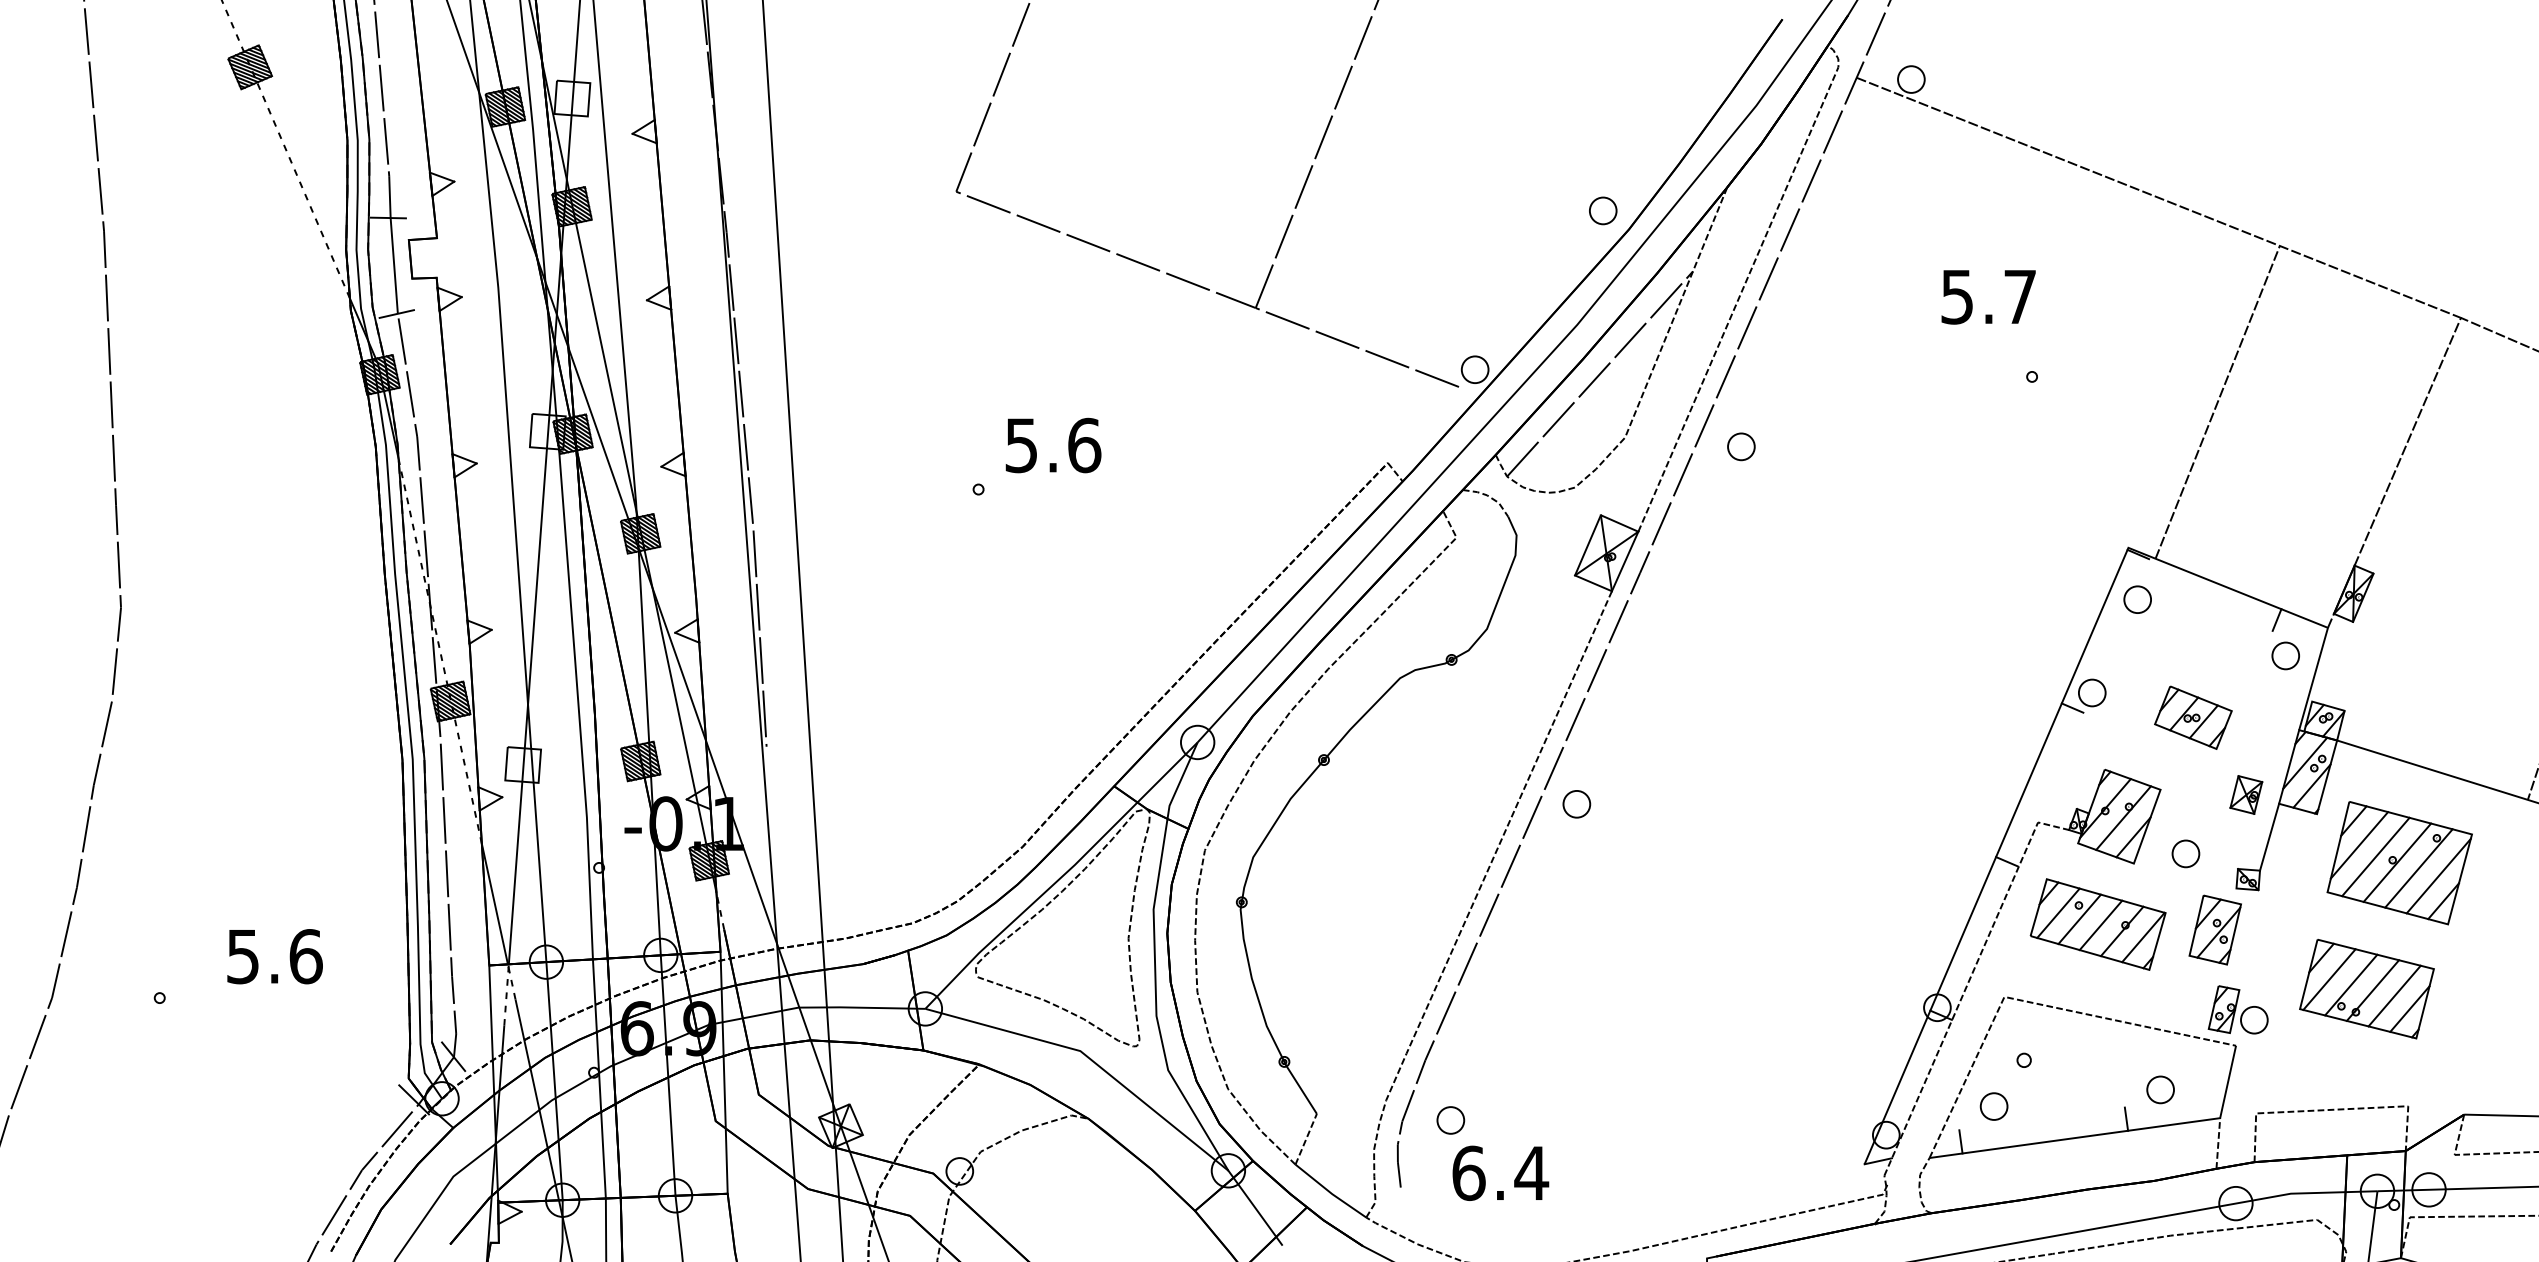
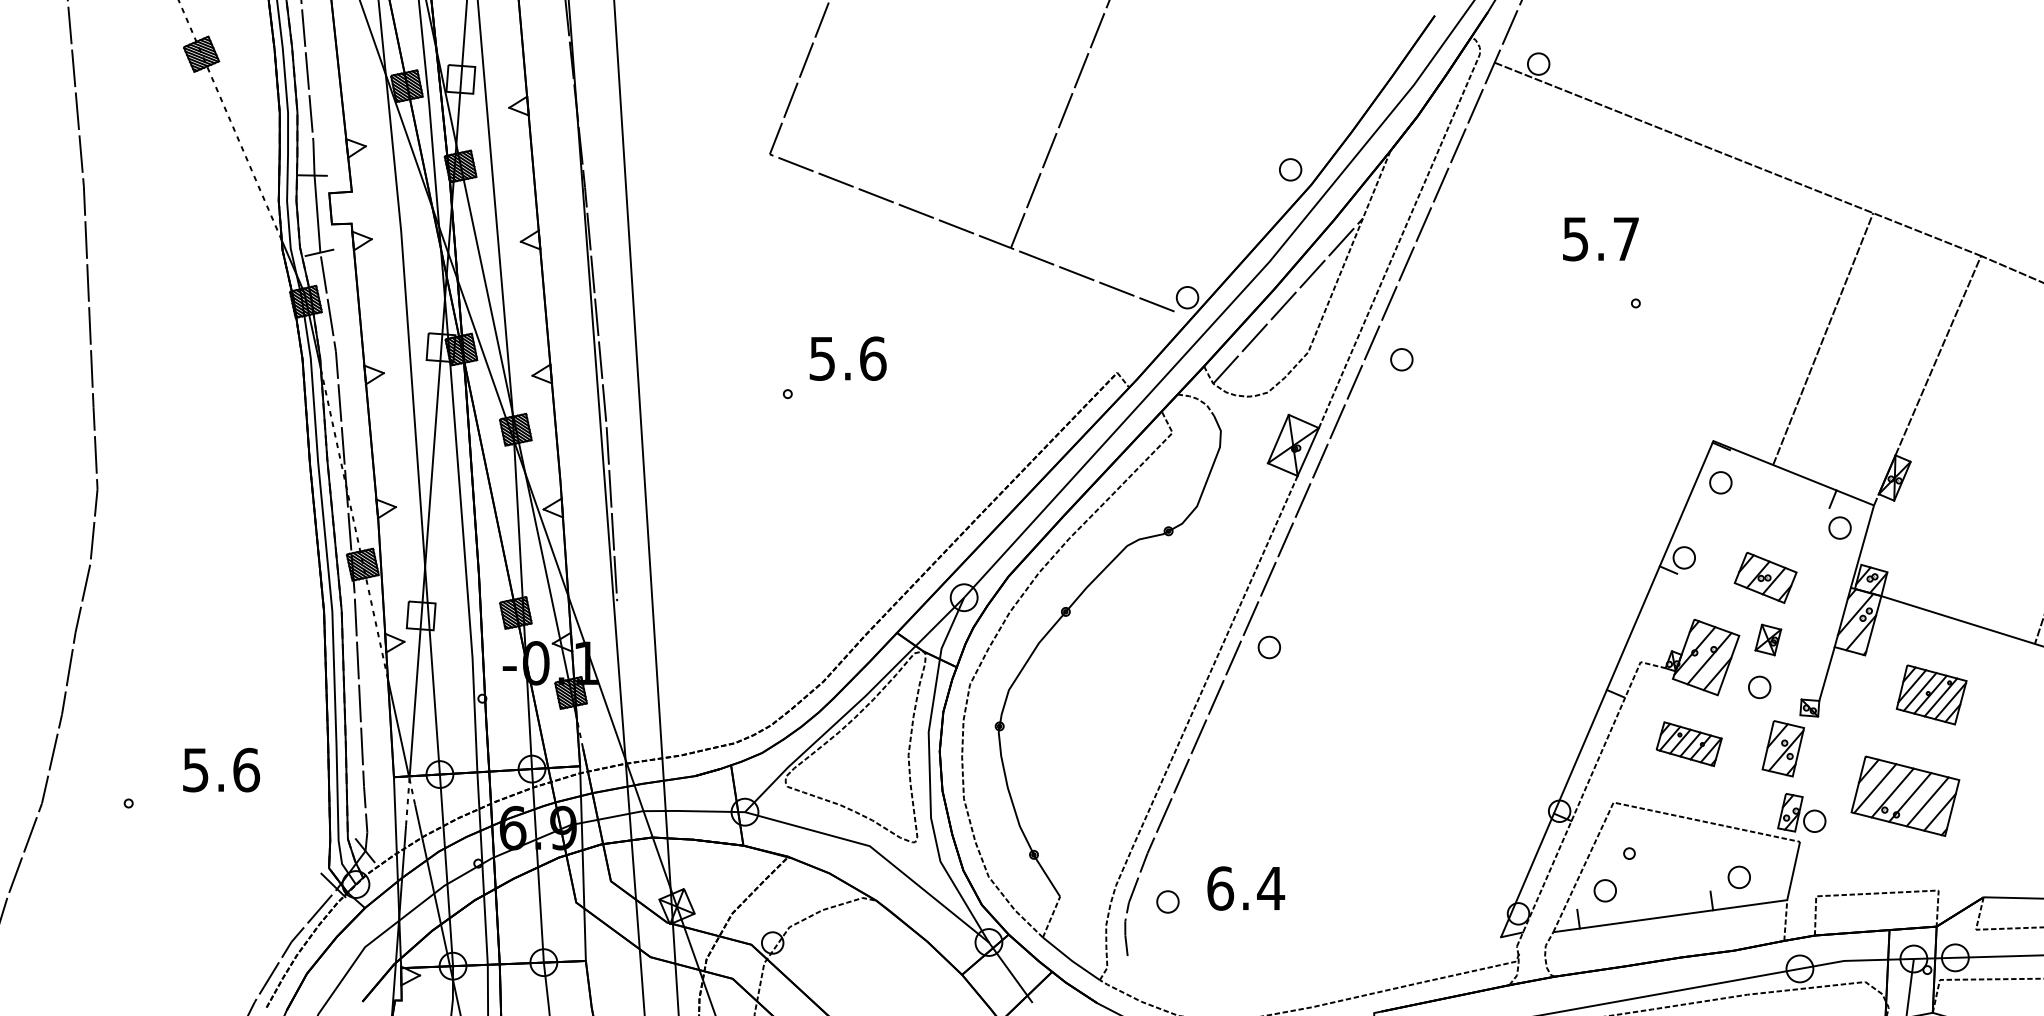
line: (2217, 401) -> (1823, 338), moved
part: (2246, 794) -> (1768, 639), moved
part: (2399, 862) -> (1931, 694), size x0.6
part: (2098, 923) -> (1689, 743), size x0.6
text: (1501, 1173) -> (1246, 888), moved

